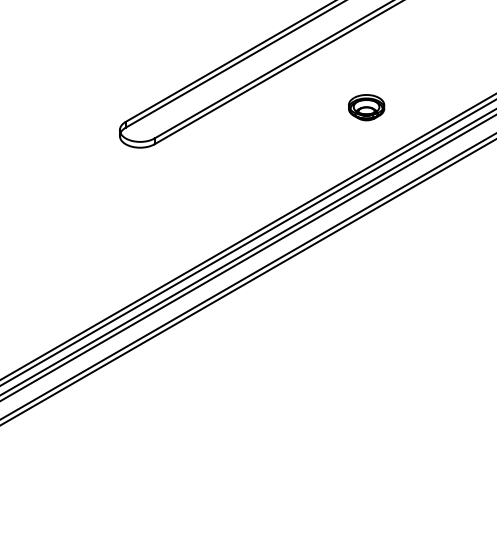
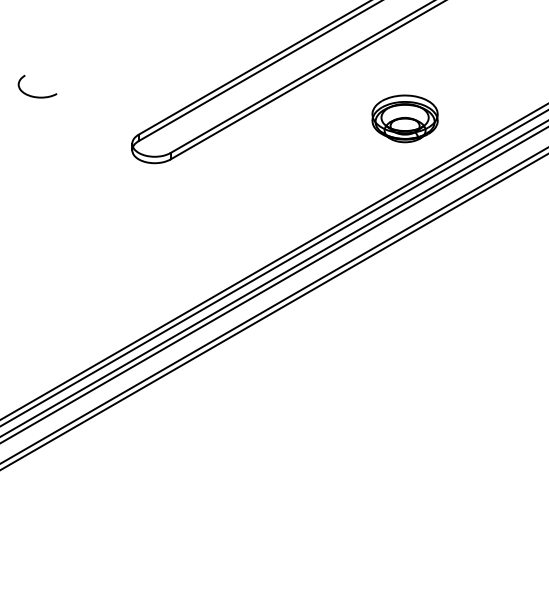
curve: (30, 86) -> (33, 95), added
part: (366, 107) -> (404, 118), size x1.67

